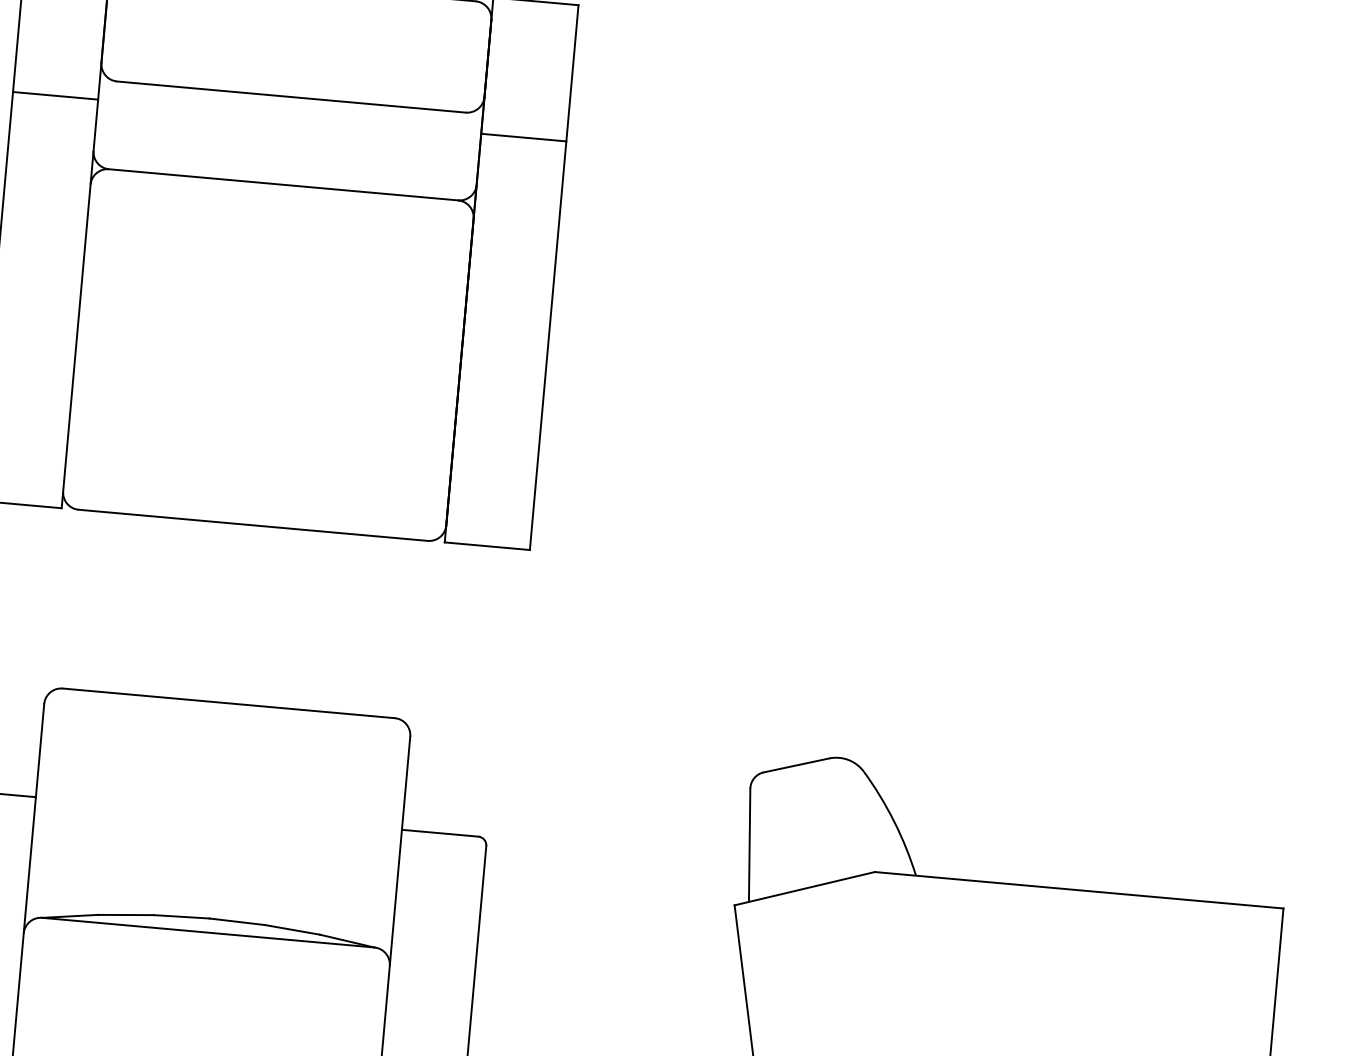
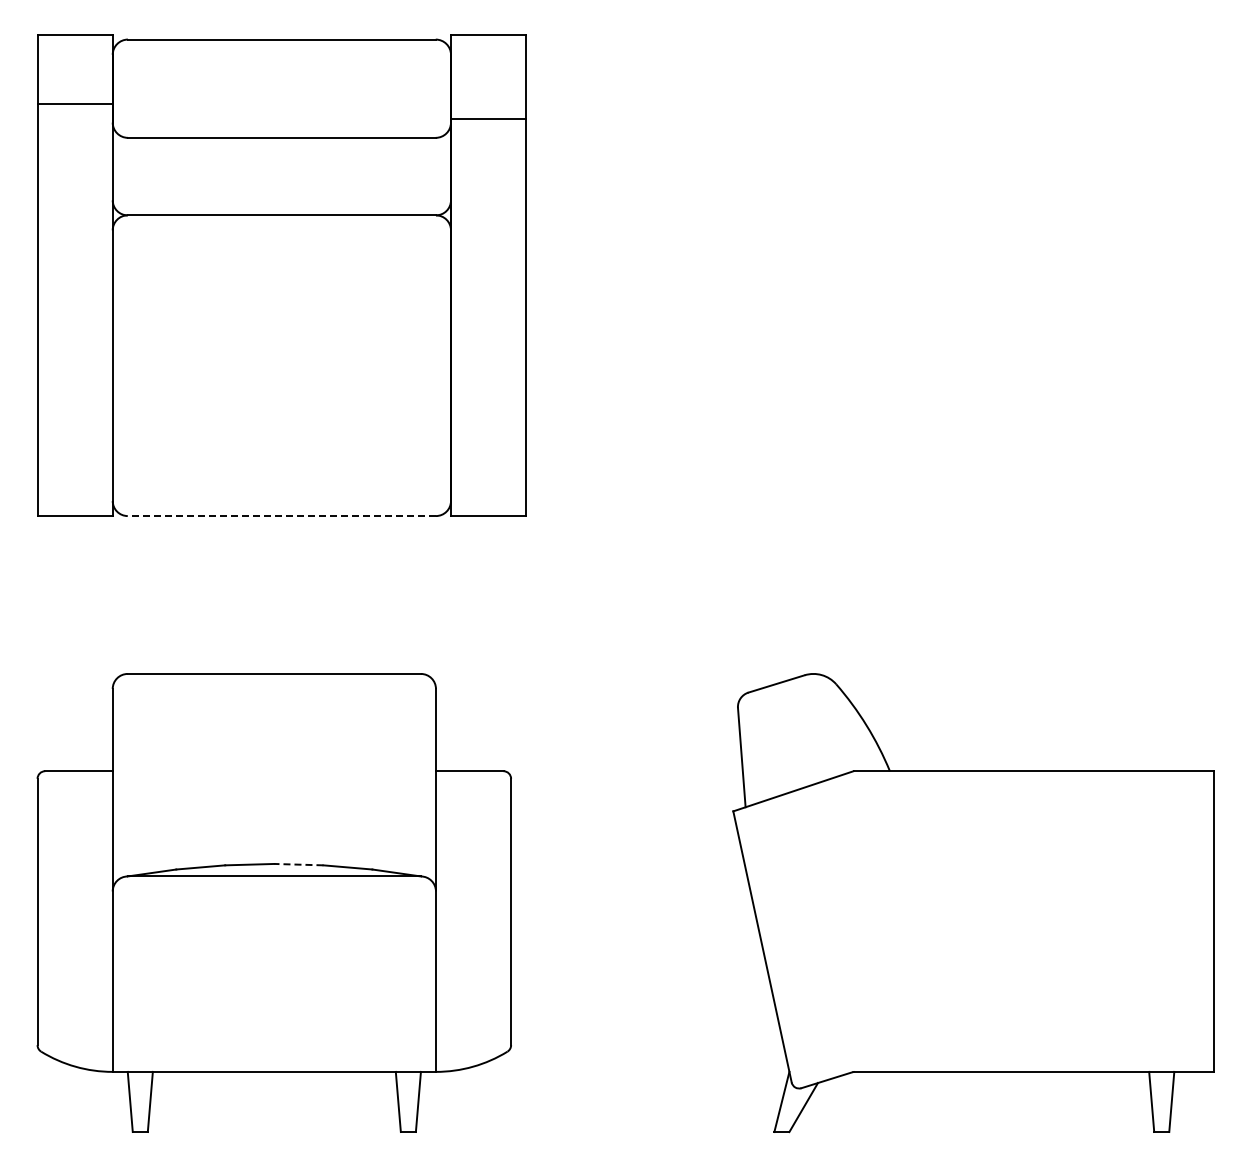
line: (54, 96) -> (74, 104), moved
line: (523, 137) -> (488, 119), moved
line: (252, 525) -> (281, 516), solid -> dashed
line: (236, 921) -> (298, 864), solid -> dashed

